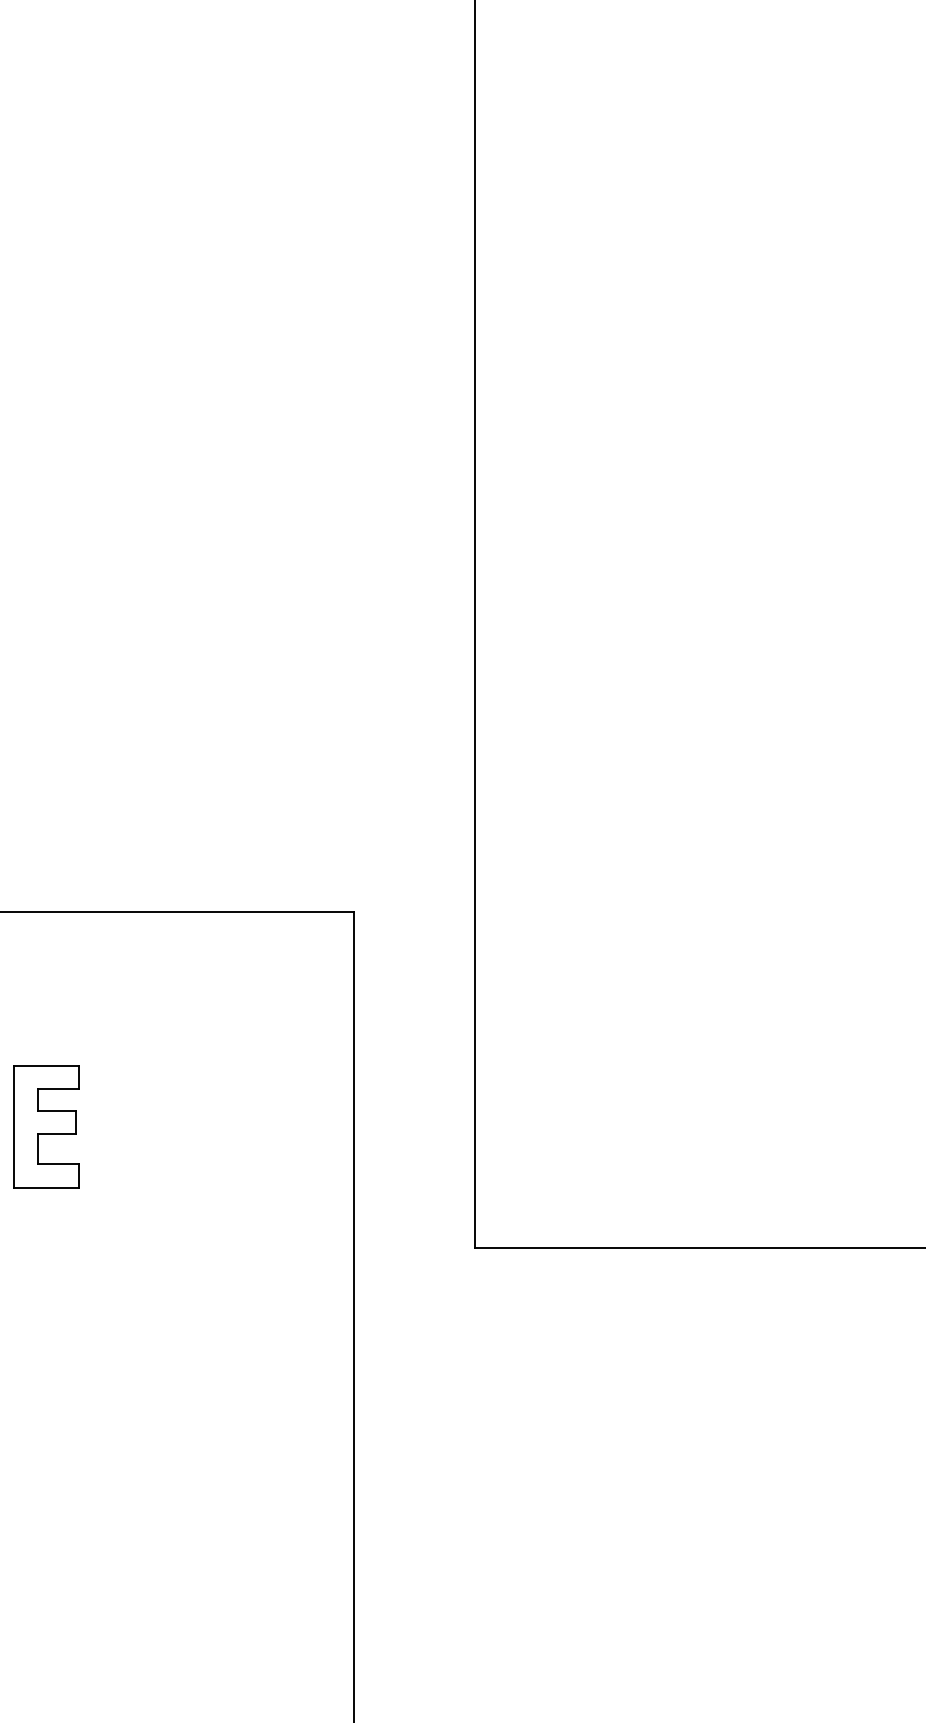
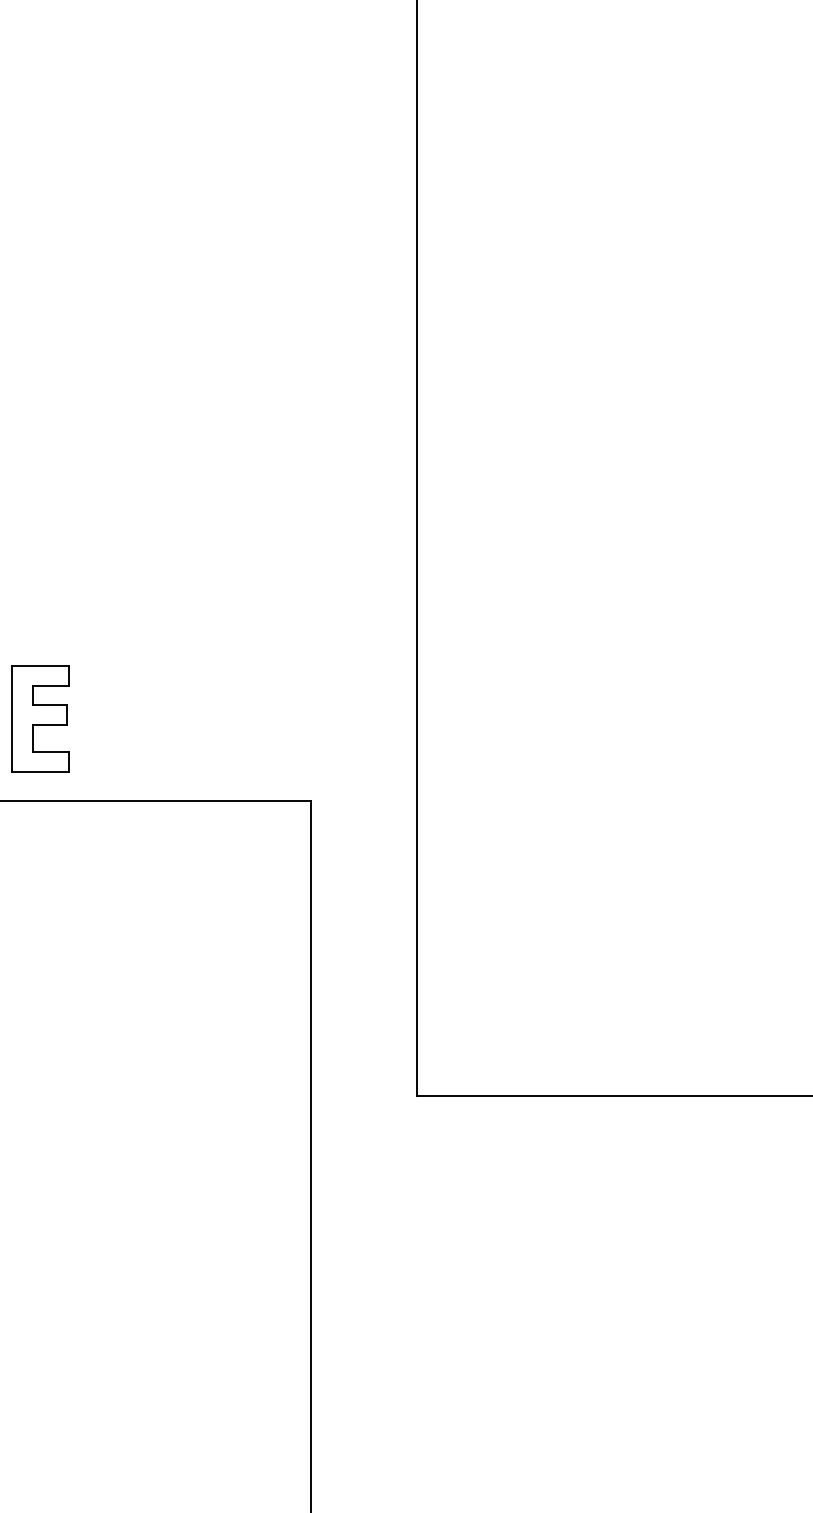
part: (46, 1126) -> (40, 718), moved

